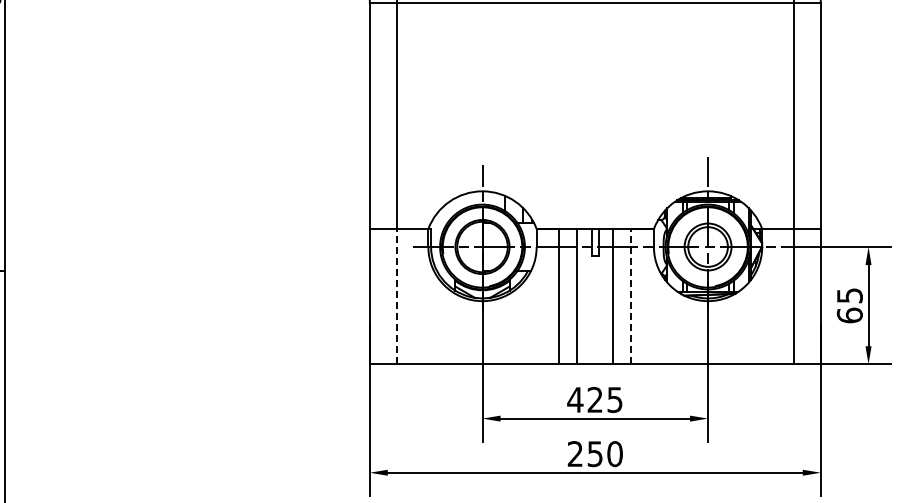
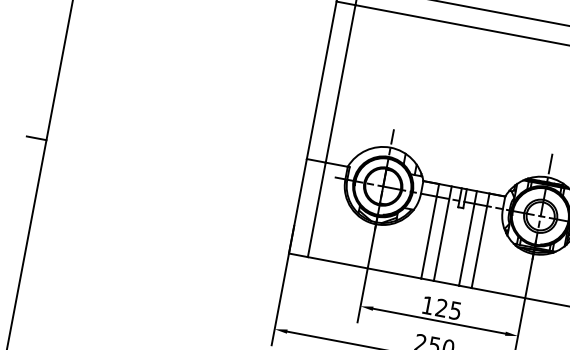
line: (396, 296) -> (316, 209), dashed -> solid
line: (631, 296) -> (480, 240), dashed -> solid
text: (575, 399) -> (428, 305), 425 -> 125

